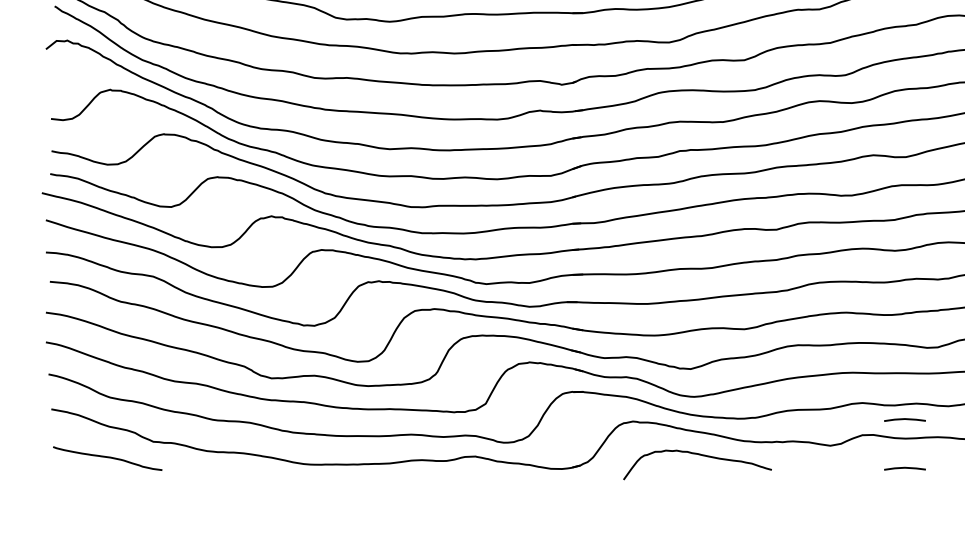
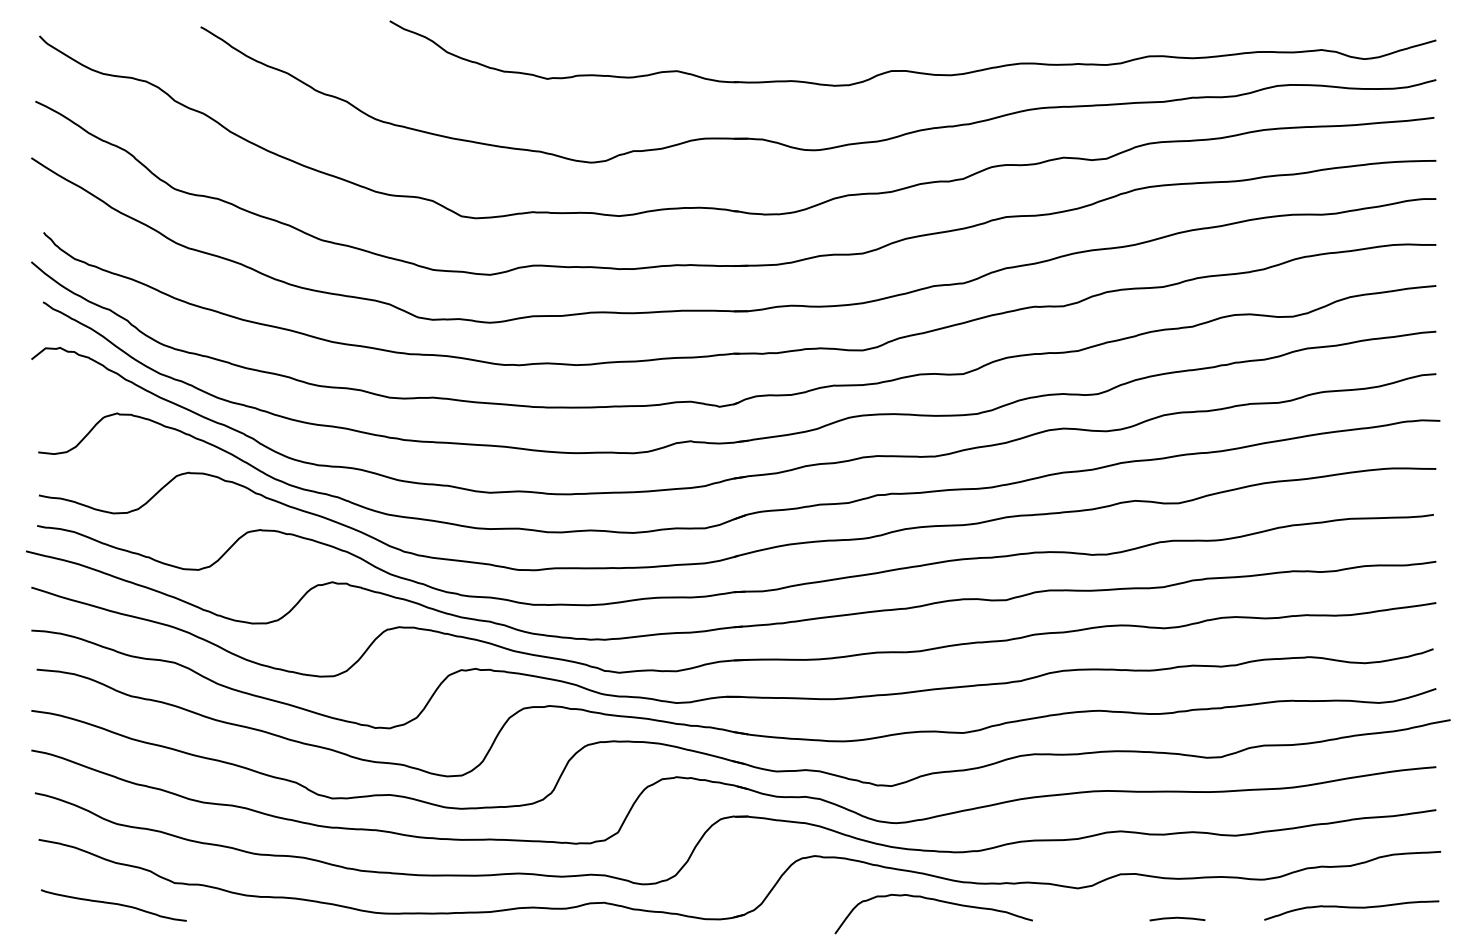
line: (905, 419) -> (1177, 853), removed
curve: (700, 455) -> (937, 901), moved

